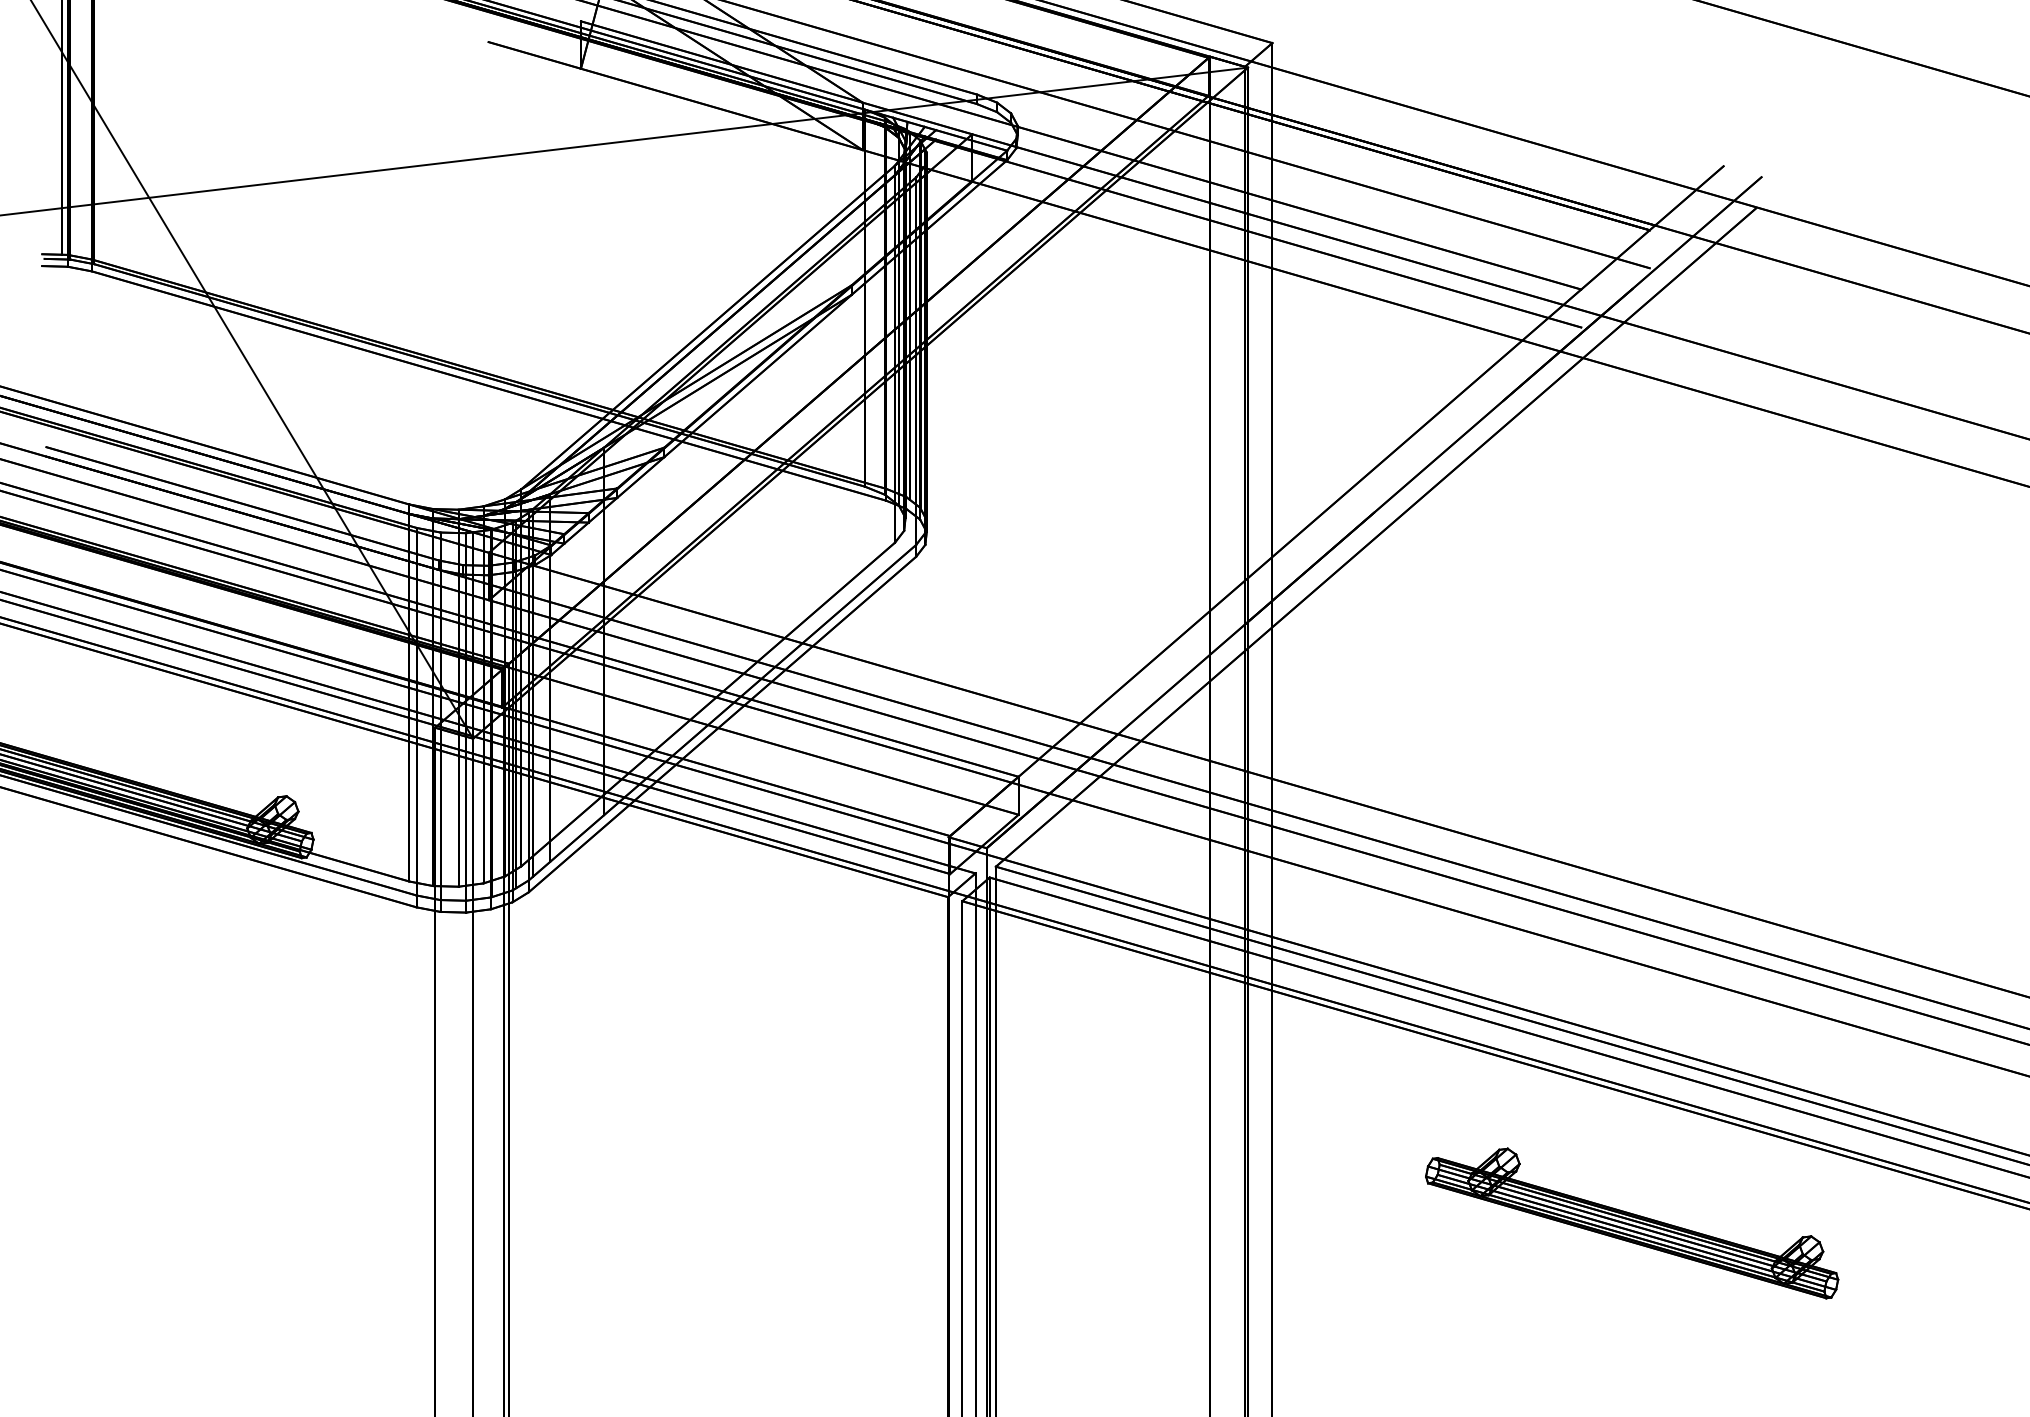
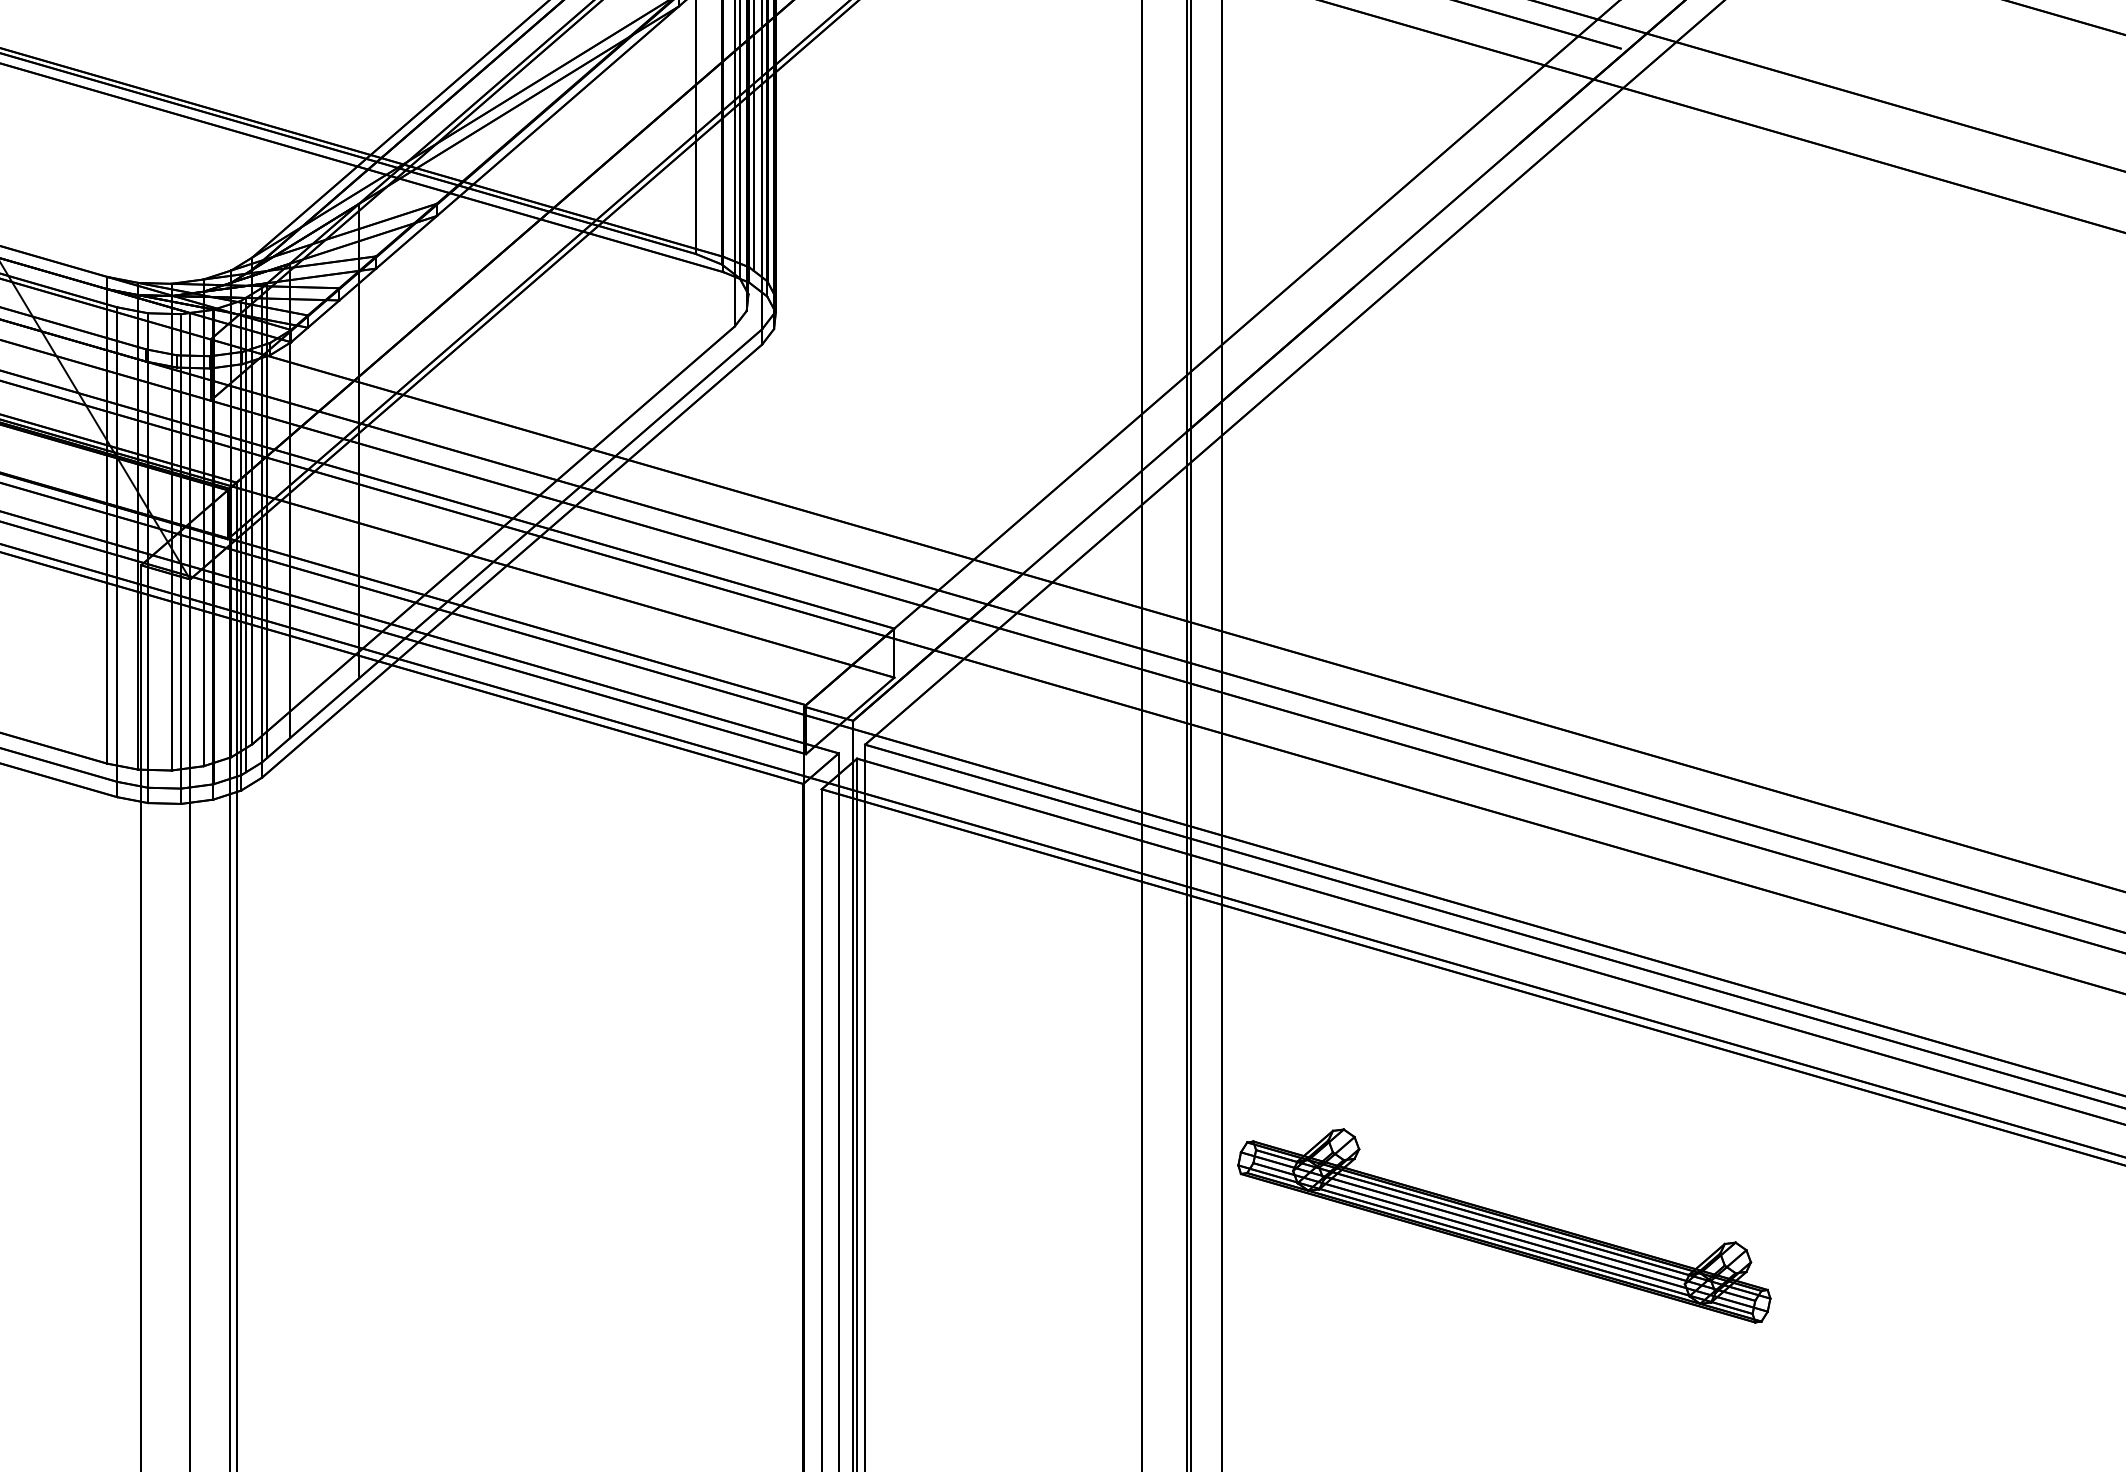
part: (1632, 1223) -> (1504, 1225), moved

